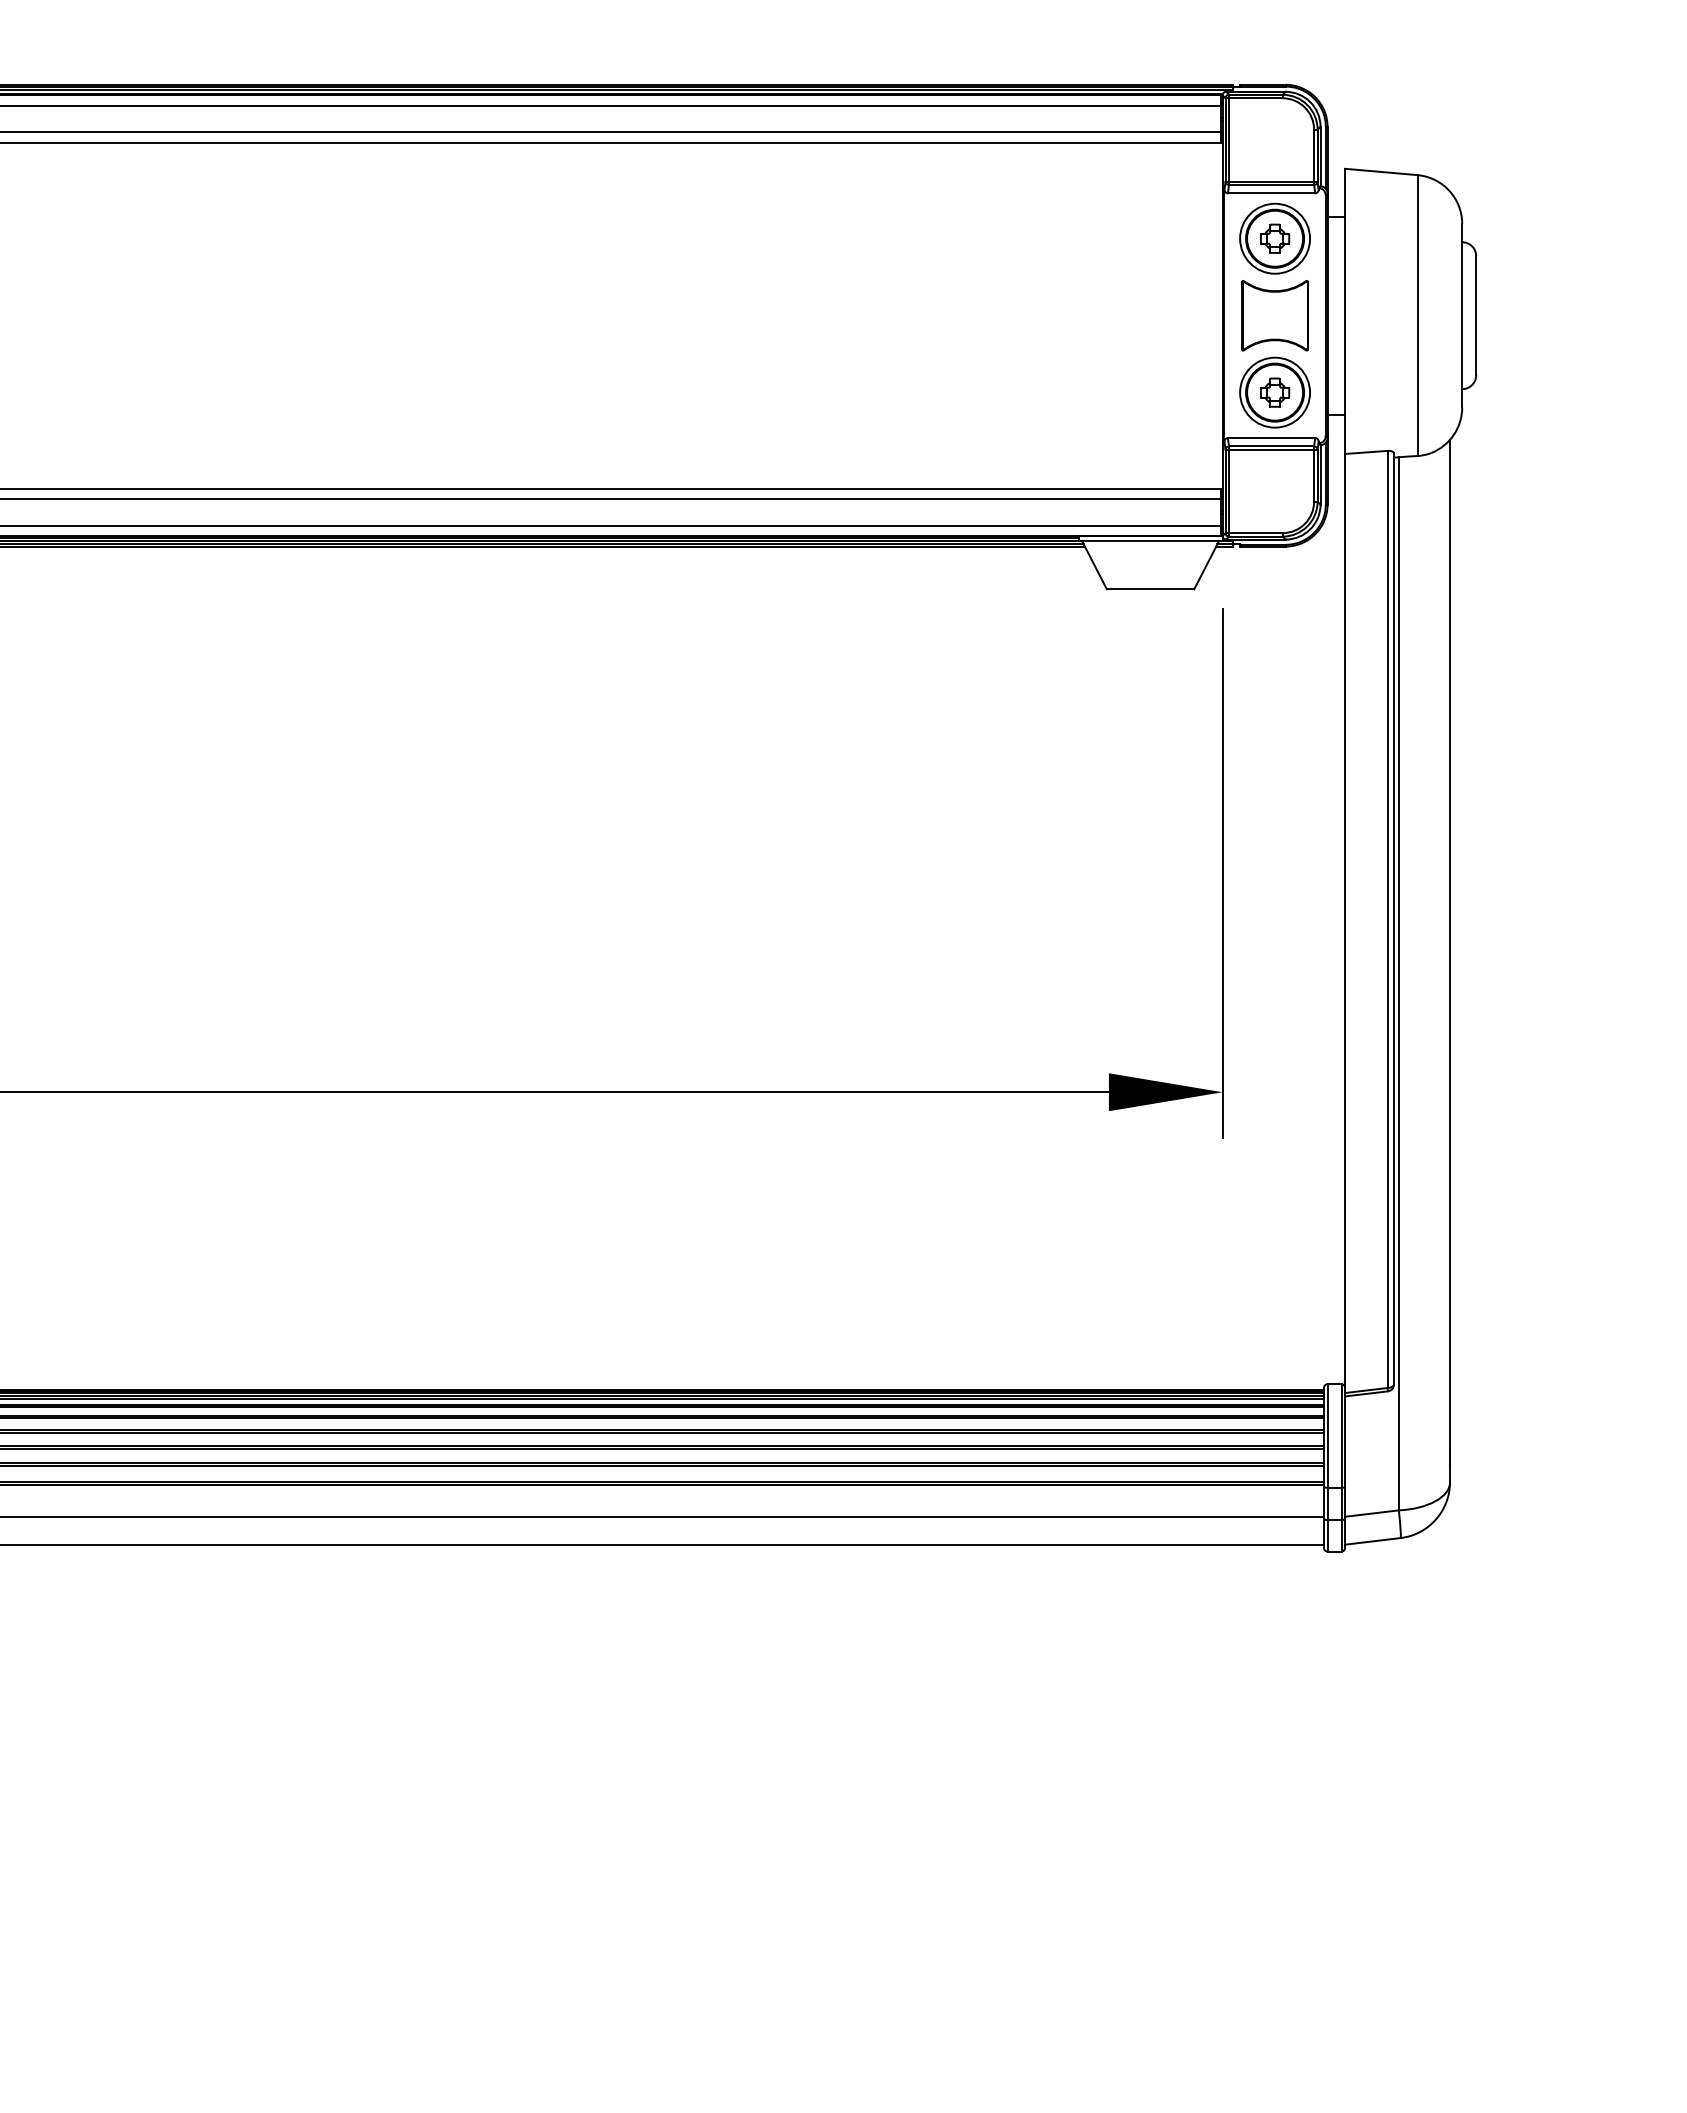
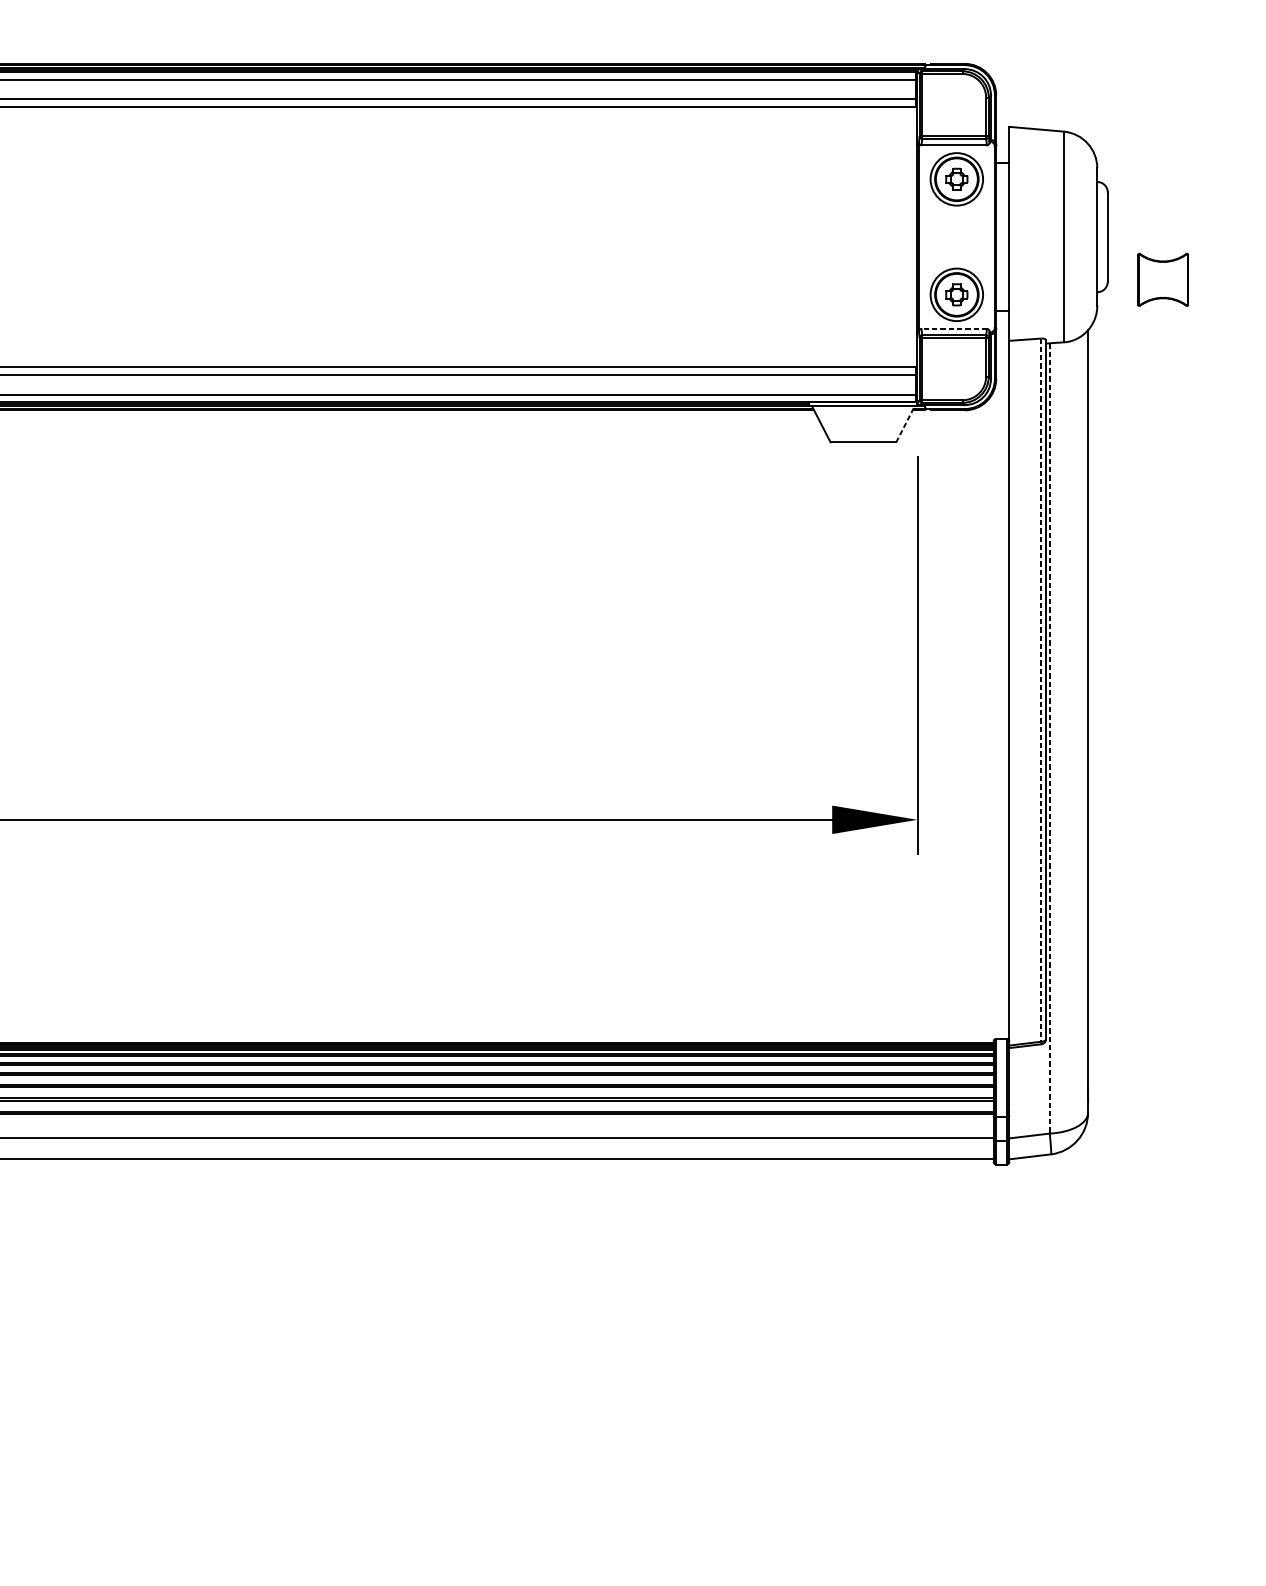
part: (1275, 315) -> (1163, 279), moved
line: (1271, 438) -> (954, 329), solid -> dashed
line: (1206, 564) -> (905, 423), solid -> dashed
line: (1387, 919) -> (1041, 690), solid -> dashed
line: (1398, 983) -> (1049, 738), solid -> dashed

